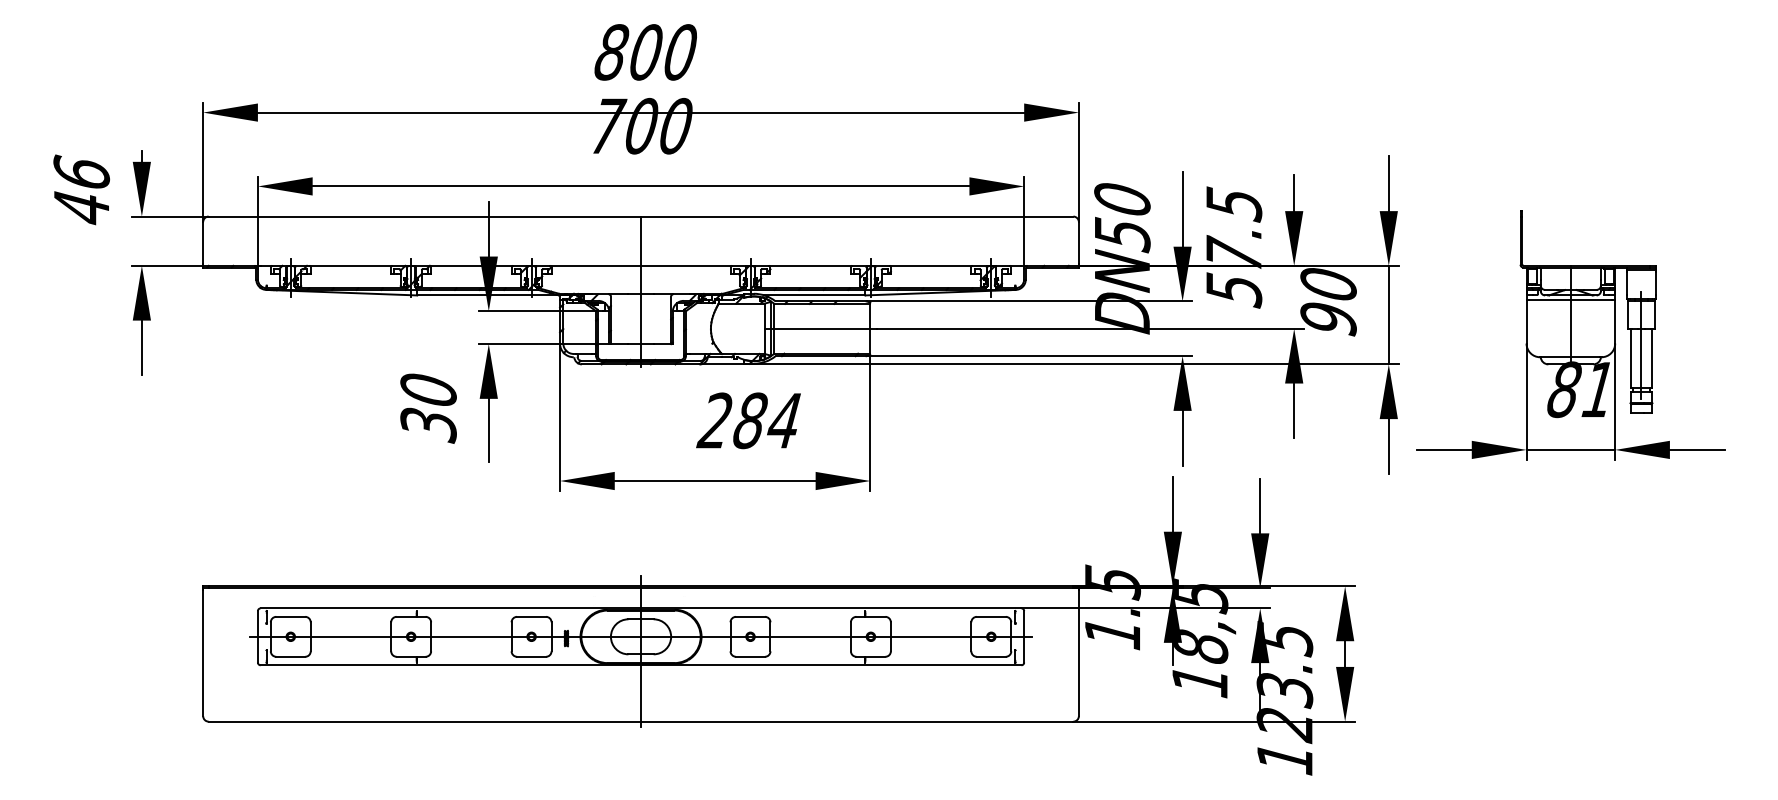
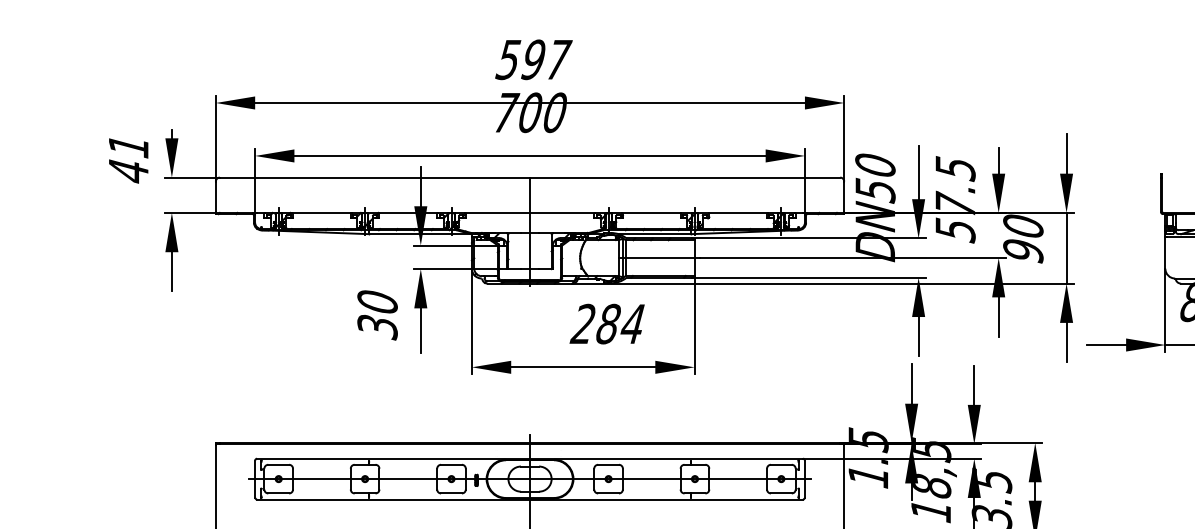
text: (646, 52) -> (533, 59), 800 -> 597
text: (81, 172) -> (128, 145), 46 -> 41

